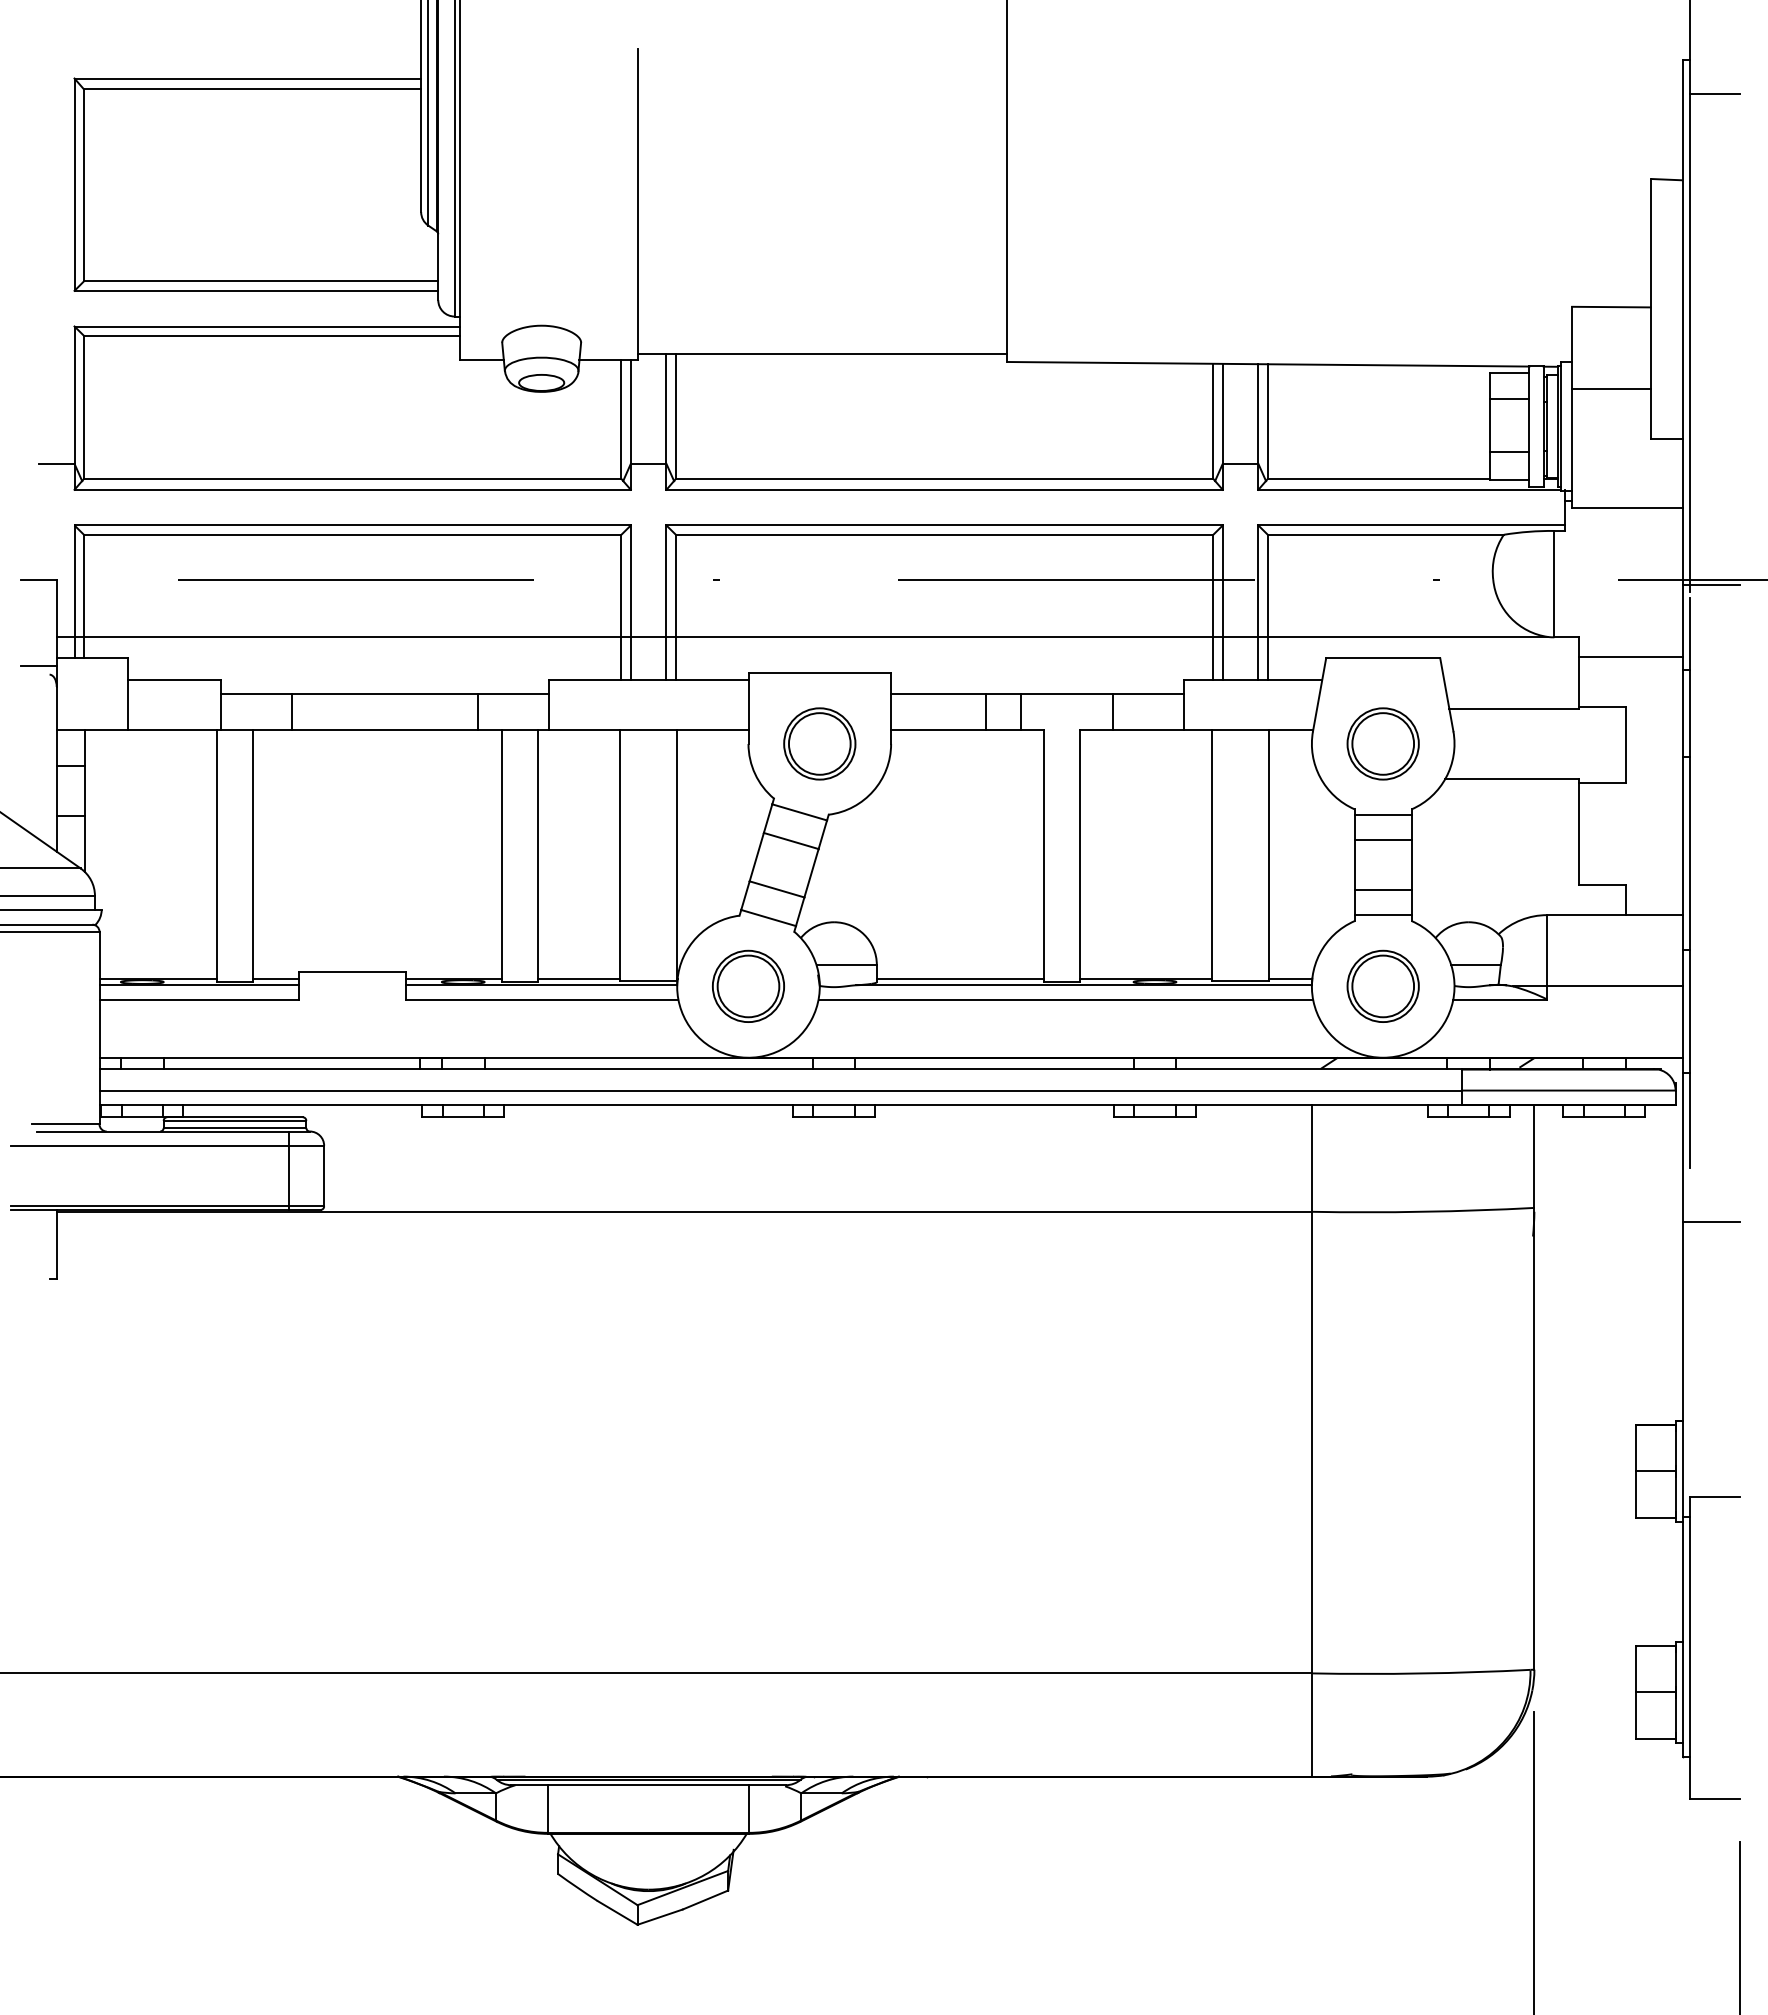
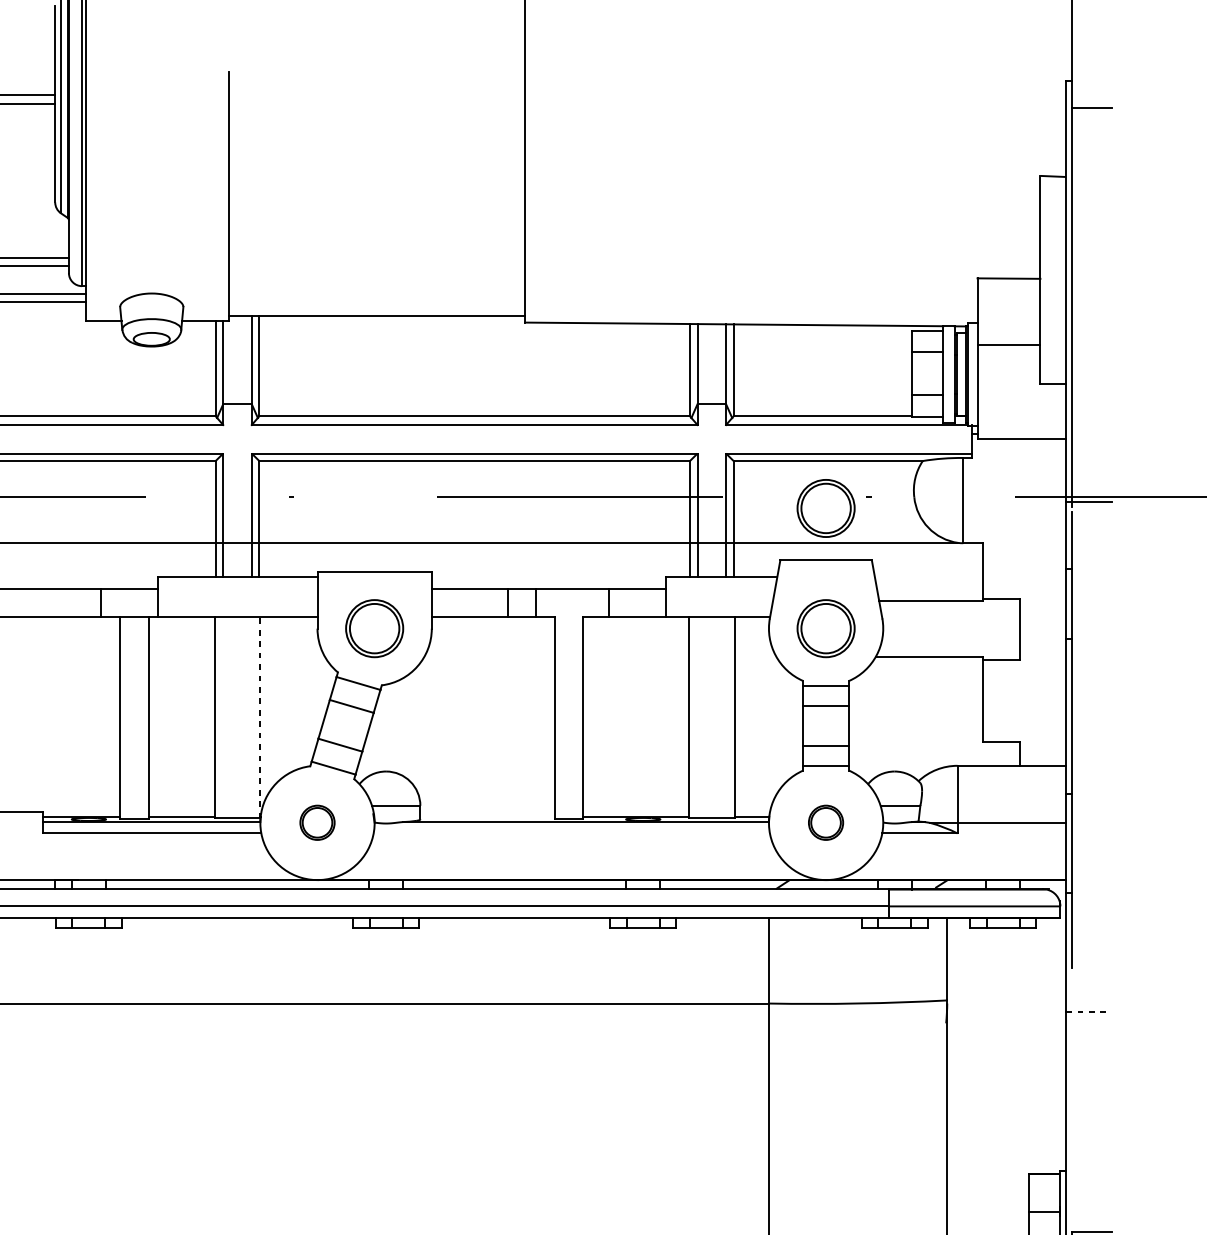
part: (1382, 593) -> (825, 508), added
line: (1630, 657) -> (1024, 559), removed
line: (677, 855) -> (260, 718), solid -> dashed
line: (960, 978) -> (487, 816), removed
part: (748, 985) -> (317, 822), size x0.6
part: (1382, 985) -> (825, 822), size x0.6
line: (1065, 999) -> (571, 833), removed
line: (1711, 1222) -> (1089, 1012), solid -> dashed

